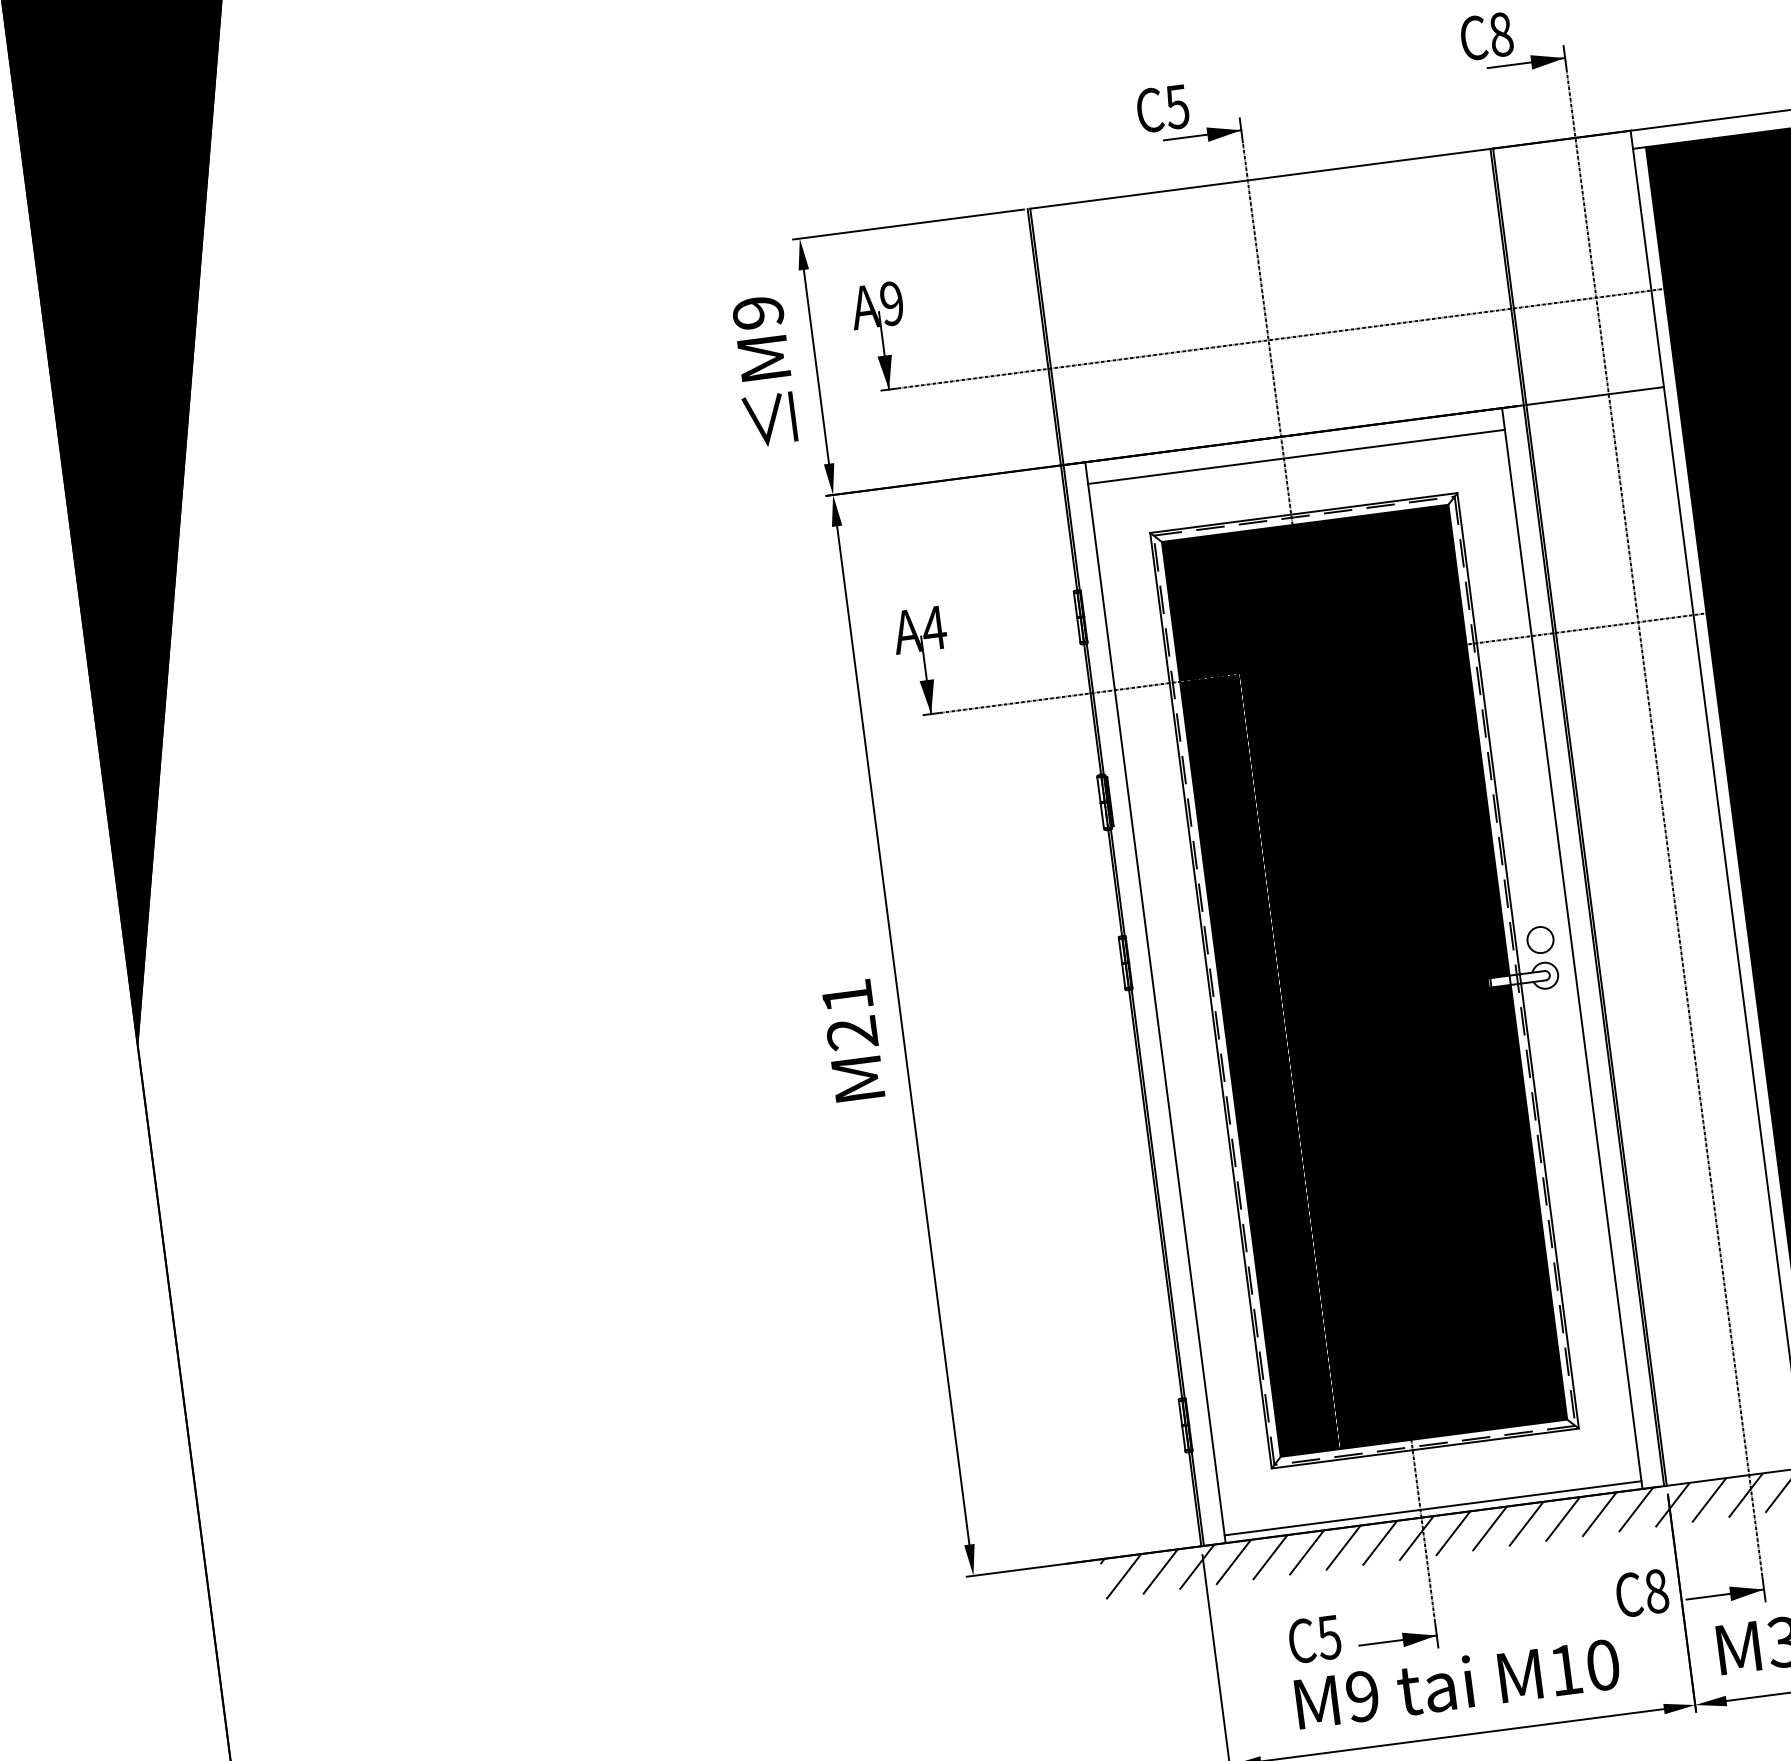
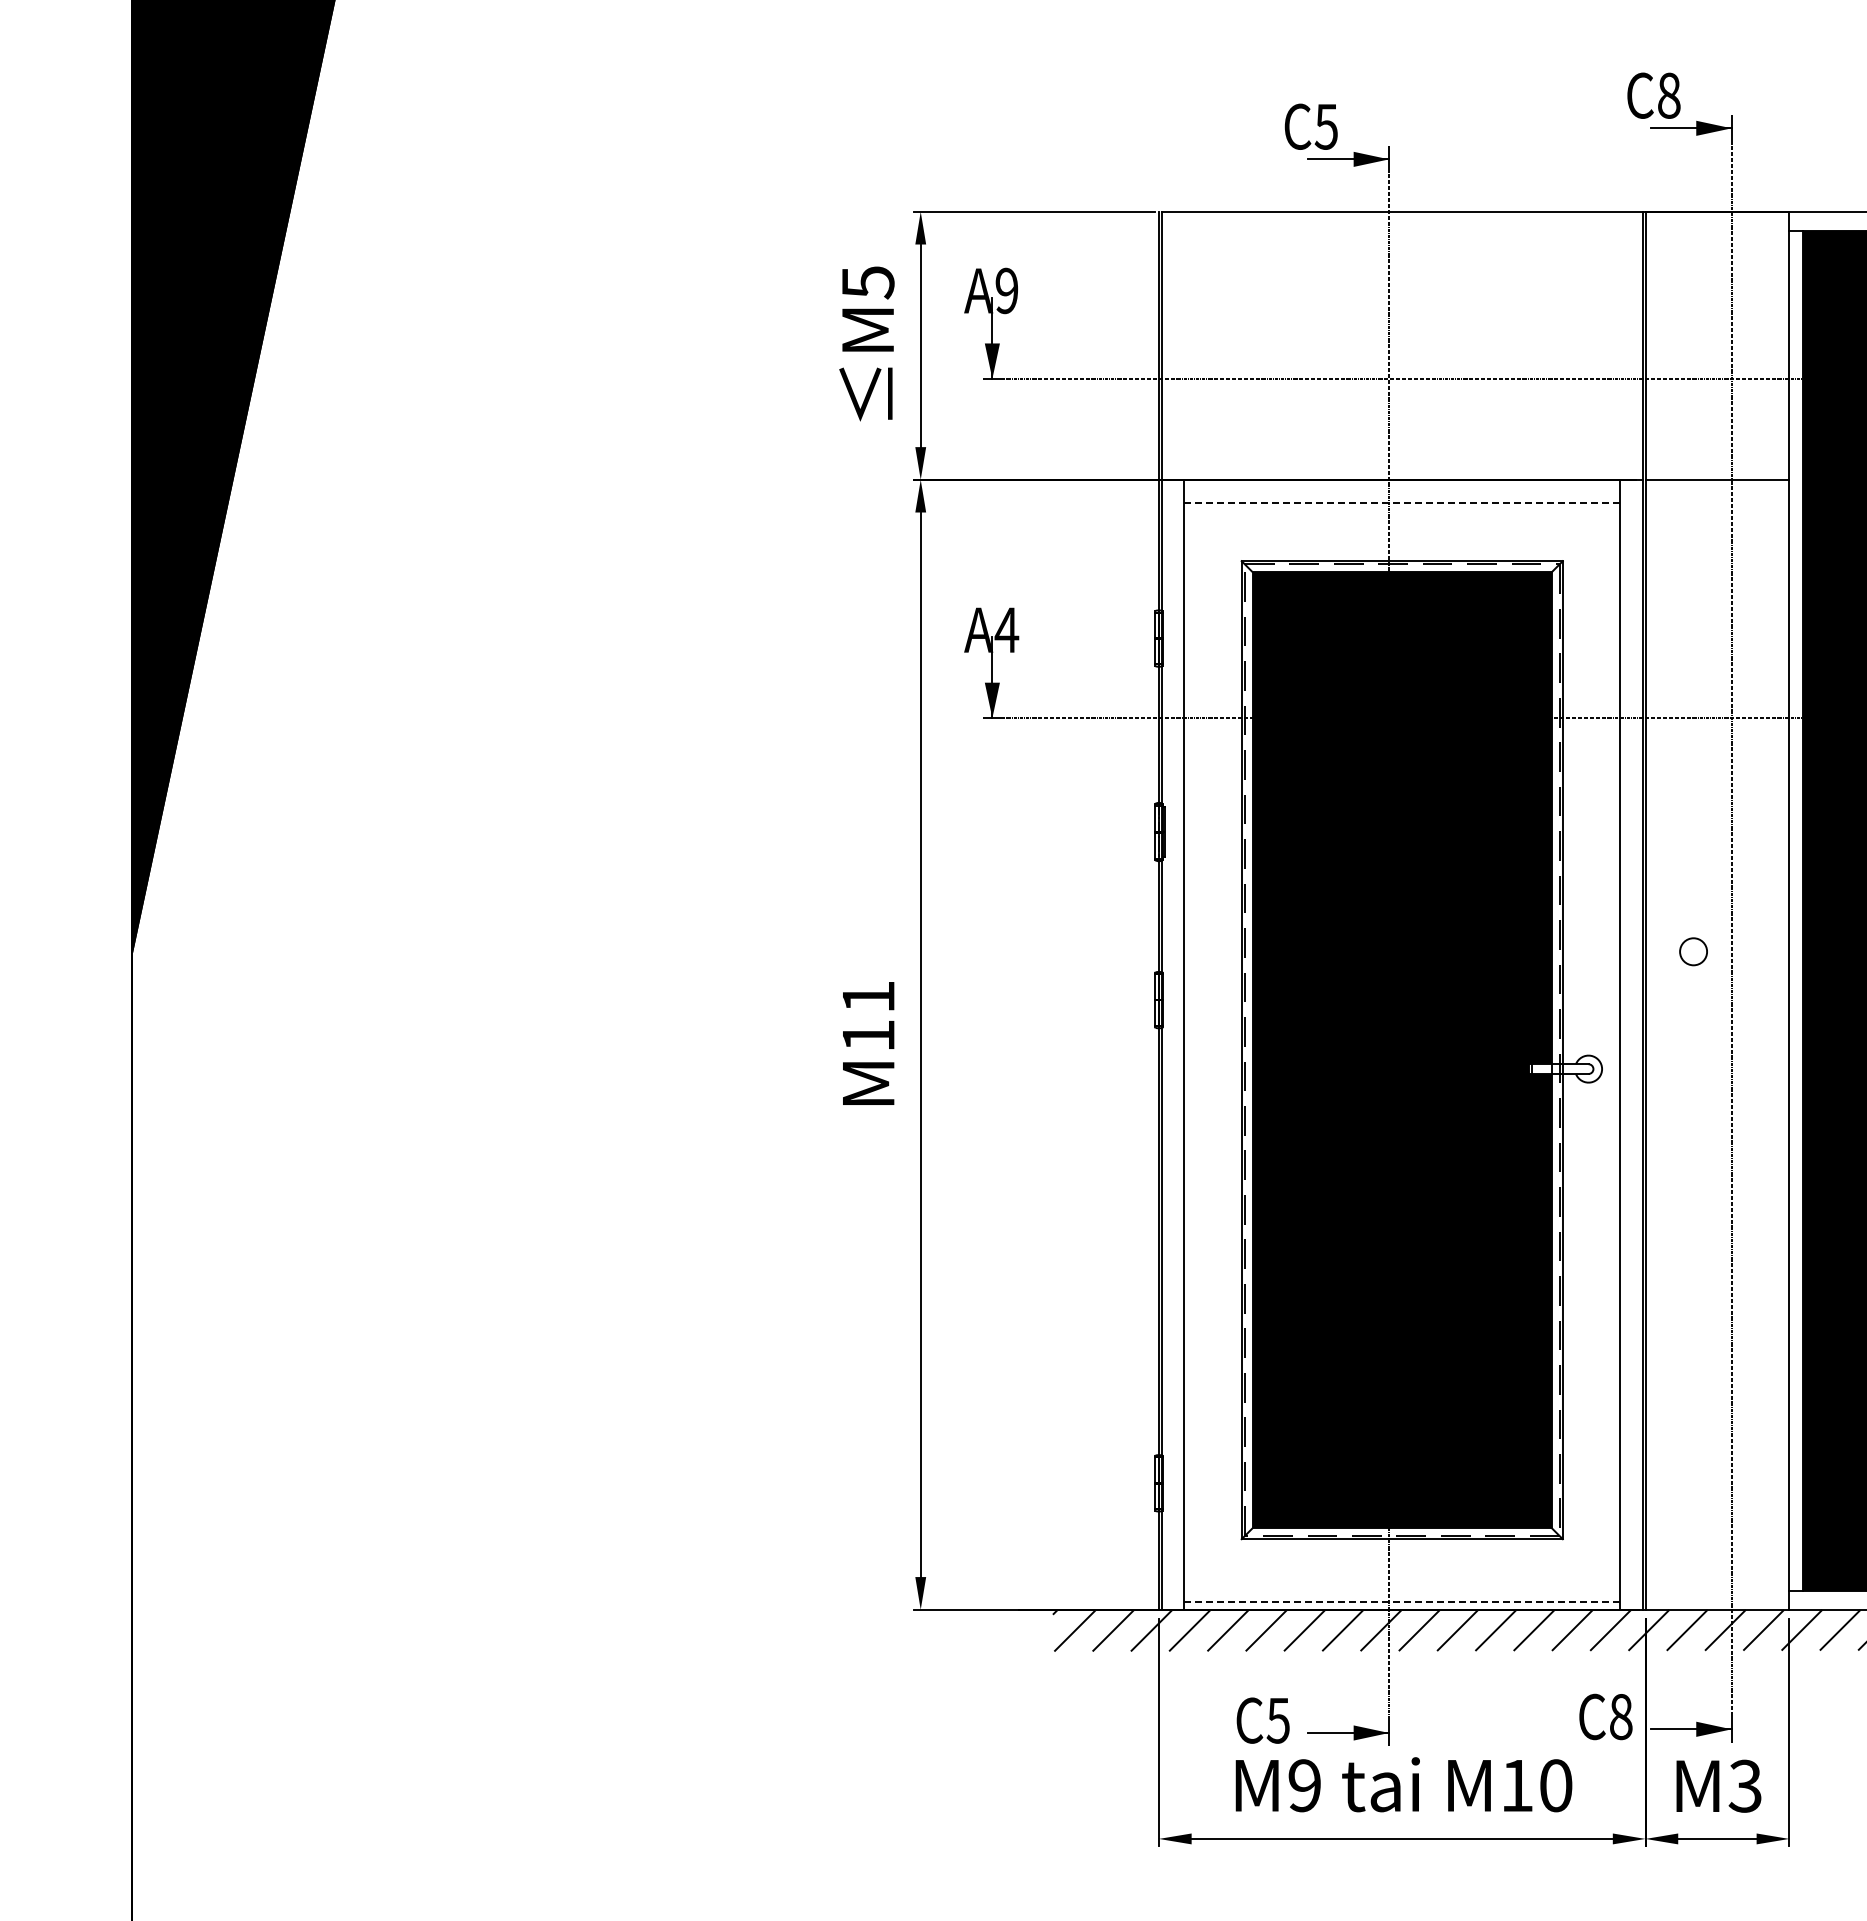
text: (757, 312) -> (867, 282), M9 -> M5
line: (1296, 456) -> (1402, 502), solid -> dashed
circle: (1540, 939) -> (1693, 951), moved
text: (852, 1033) -> (868, 1035), M21 -> M11
line: (1433, 1508) -> (1402, 1601), solid -> dashed

